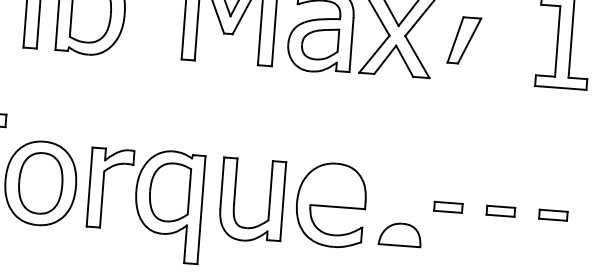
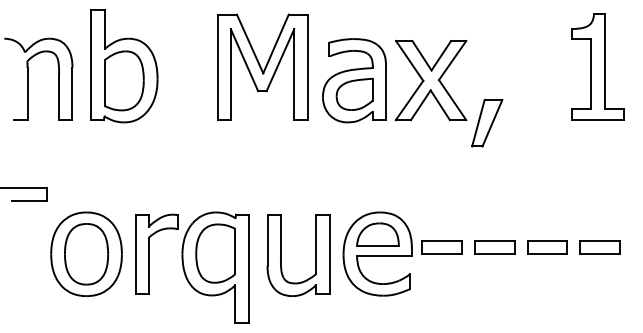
part: (464, 40) -> (487, 123), moved
part: (395, 203) -> (441, 247), added
part: (448, 207) -> (494, 247), size x1.43
part: (500, 211) -> (547, 247), size x1.43
part: (552, 215) -> (599, 247), size x1.43
part: (399, 234) -> (377, 234), moved

